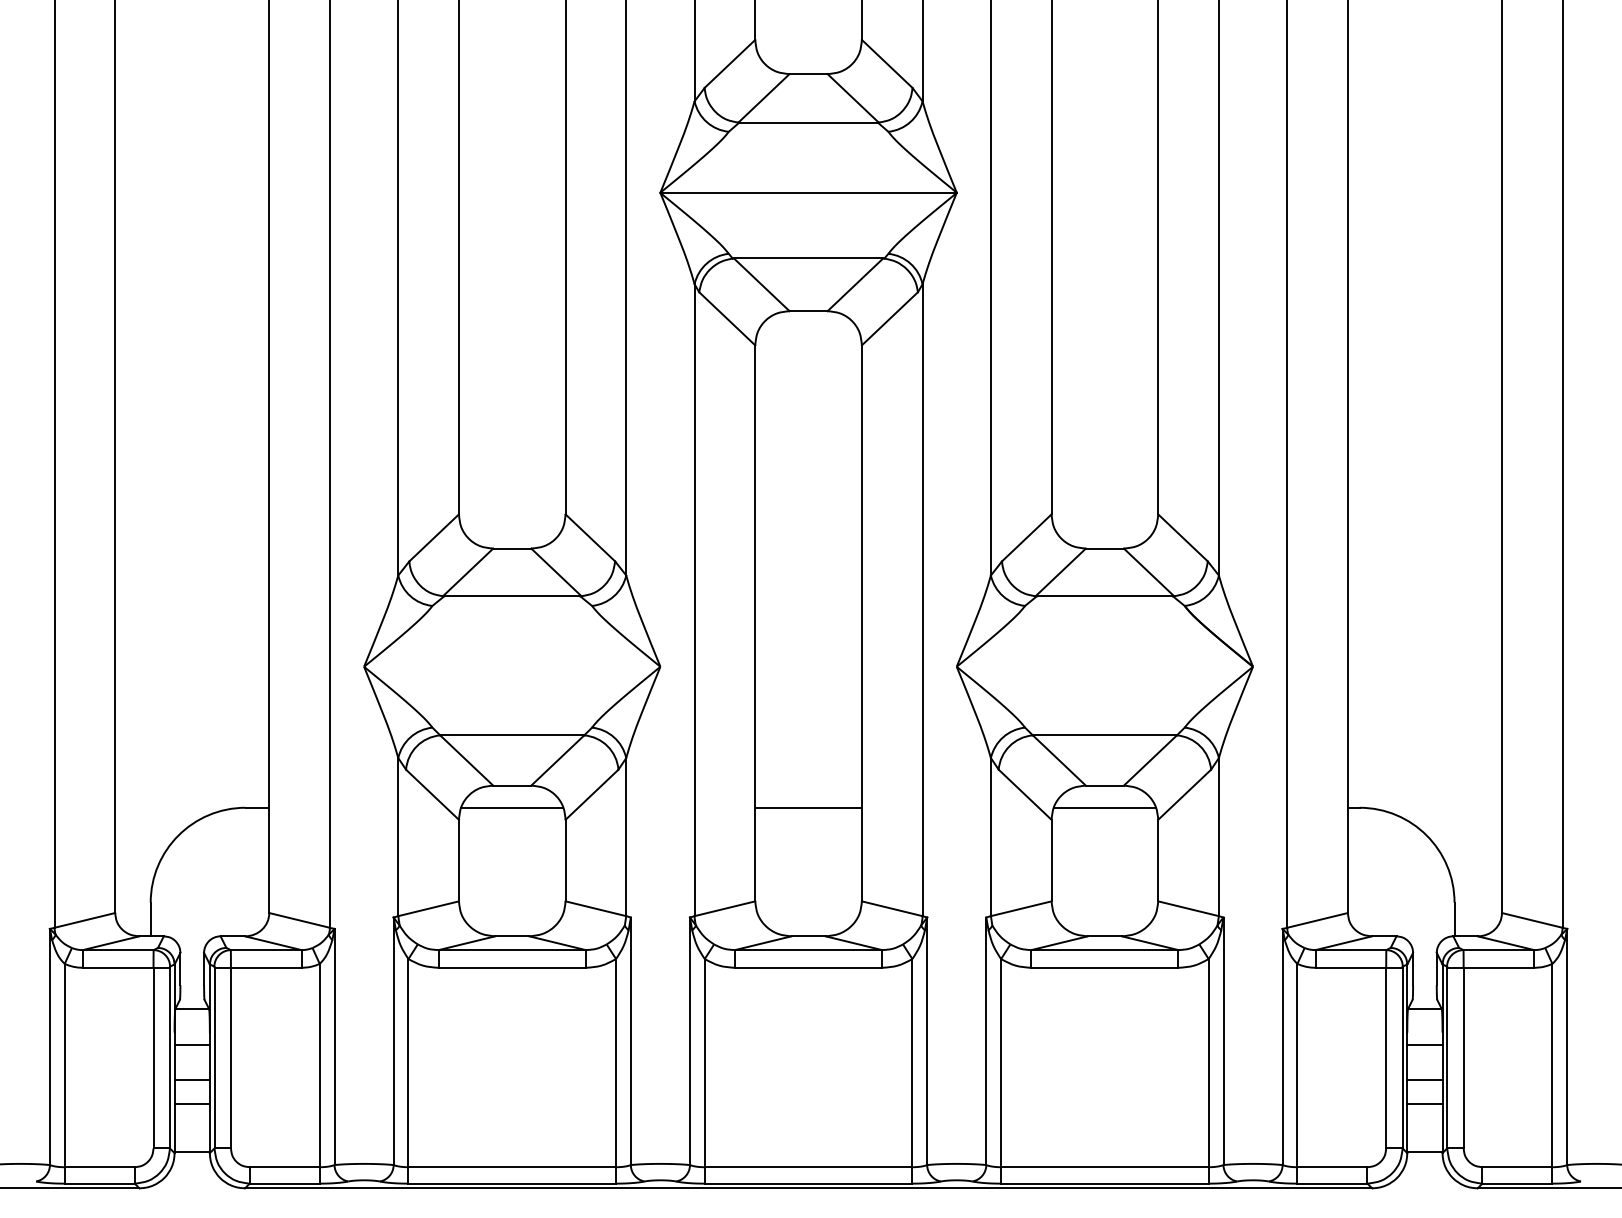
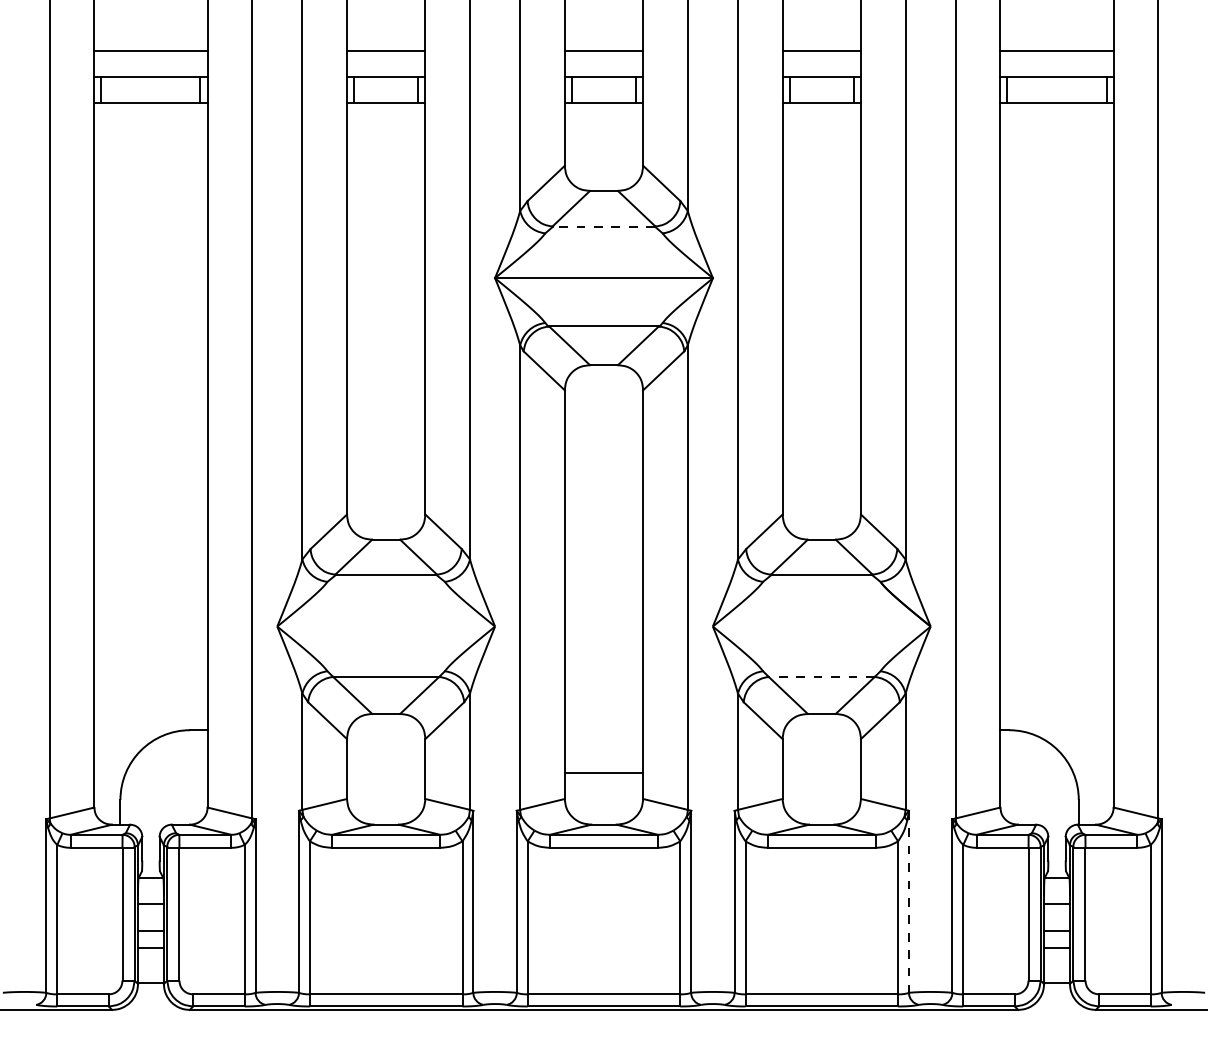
line: (809, 122) -> (604, 226), solid -> dashed
line: (1104, 736) -> (821, 677), solid -> dashed
line: (511, 808) -> (385, 730), removed
line: (807, 808) -> (603, 773), moved
line: (1104, 808) -> (821, 730), removed
line: (1222, 1040) -> (908, 901), solid -> dashed

